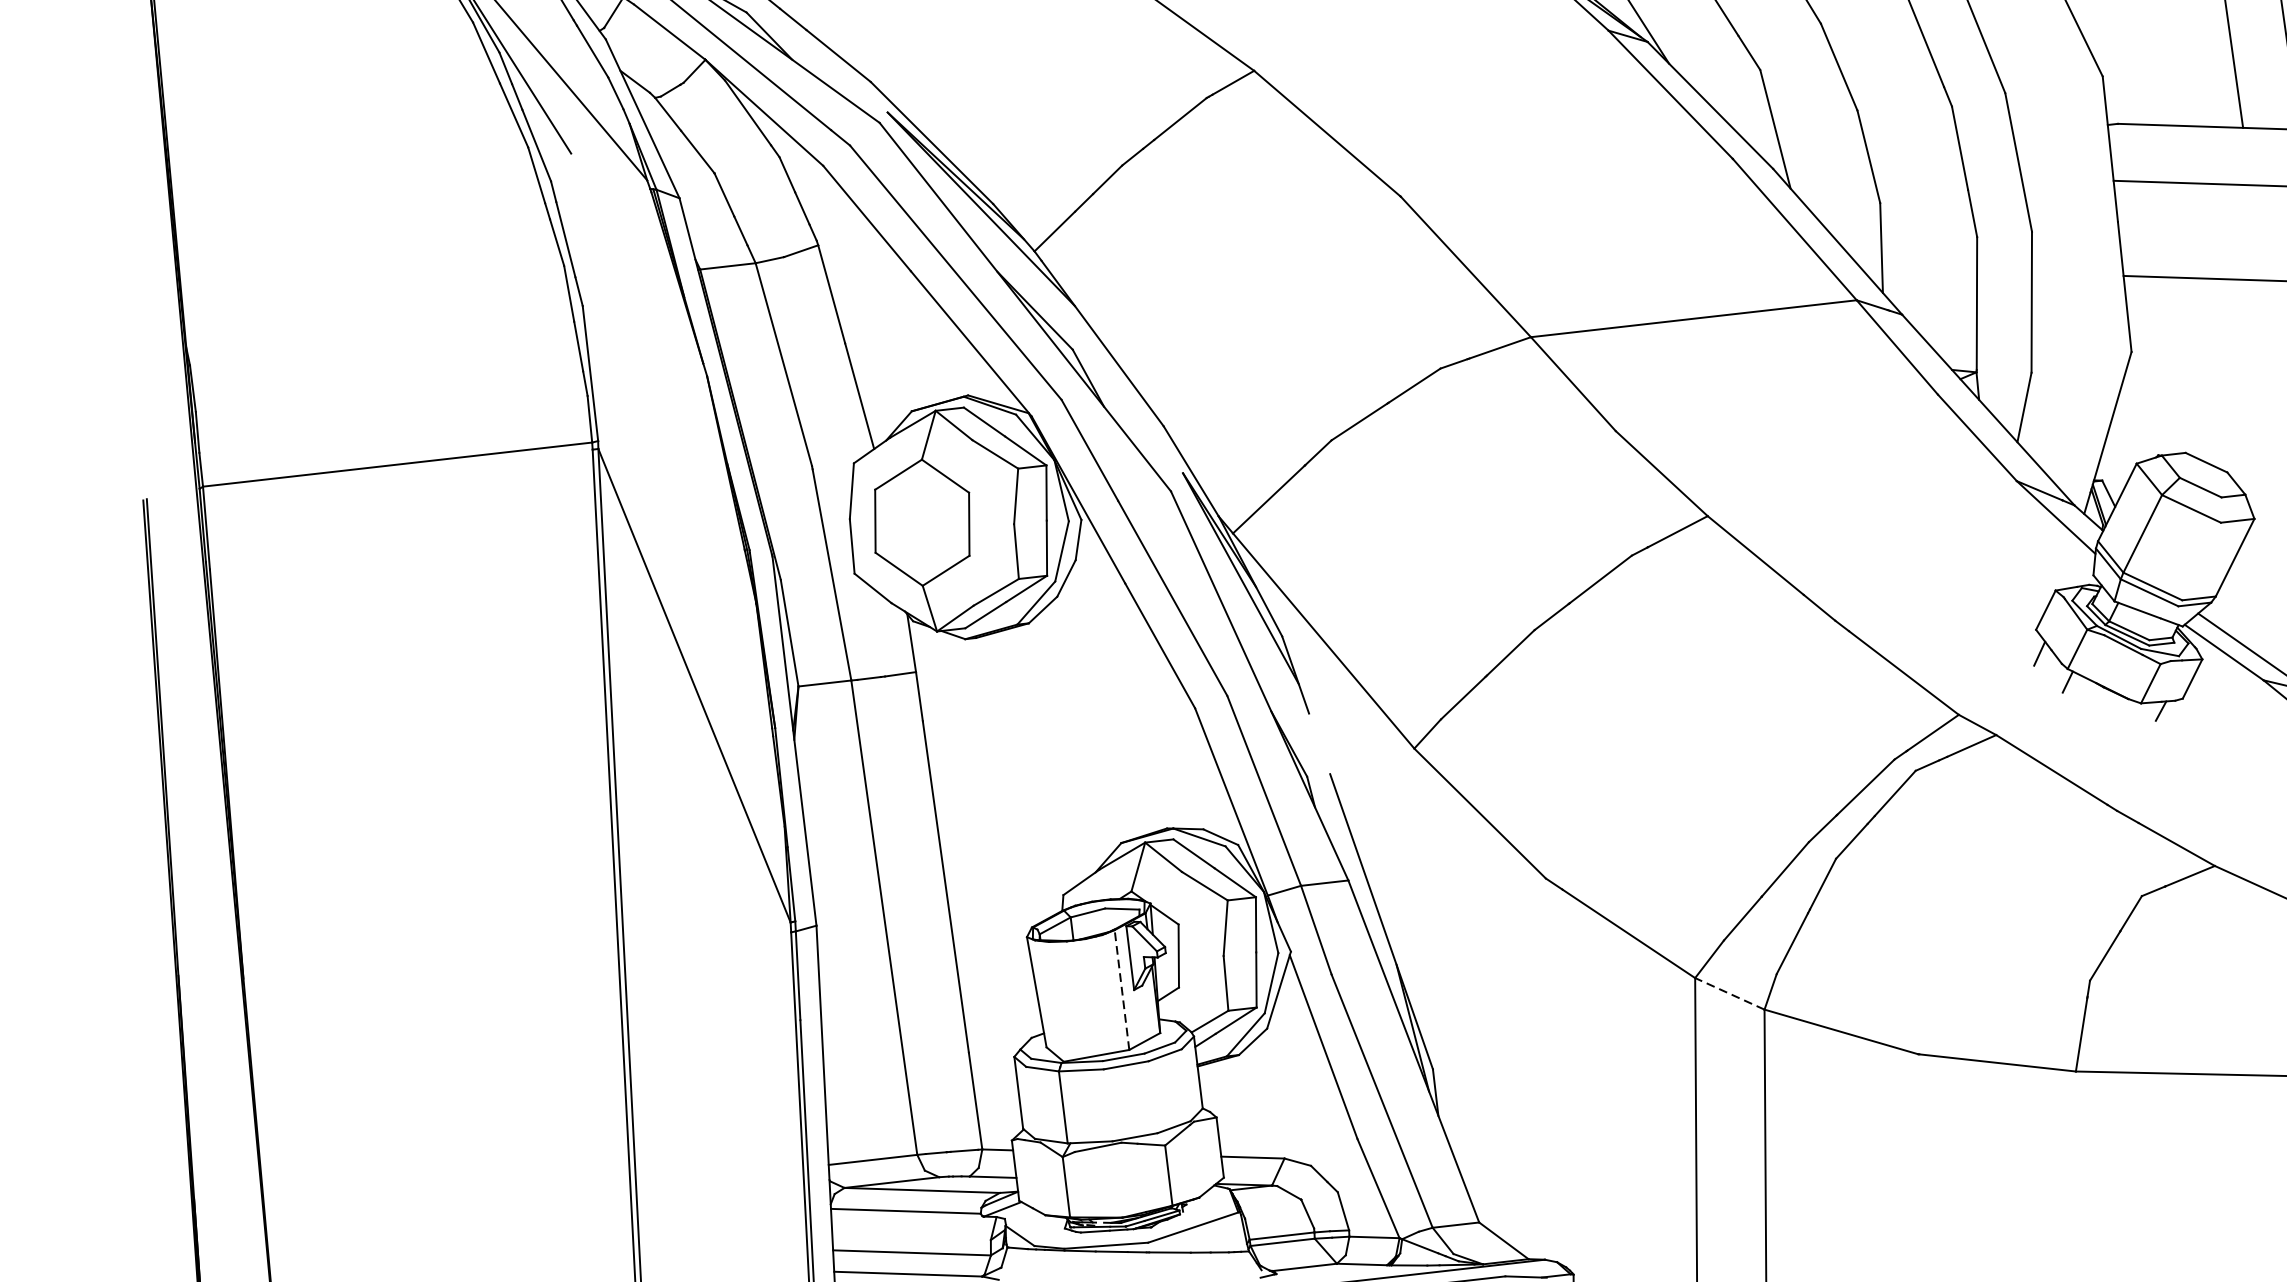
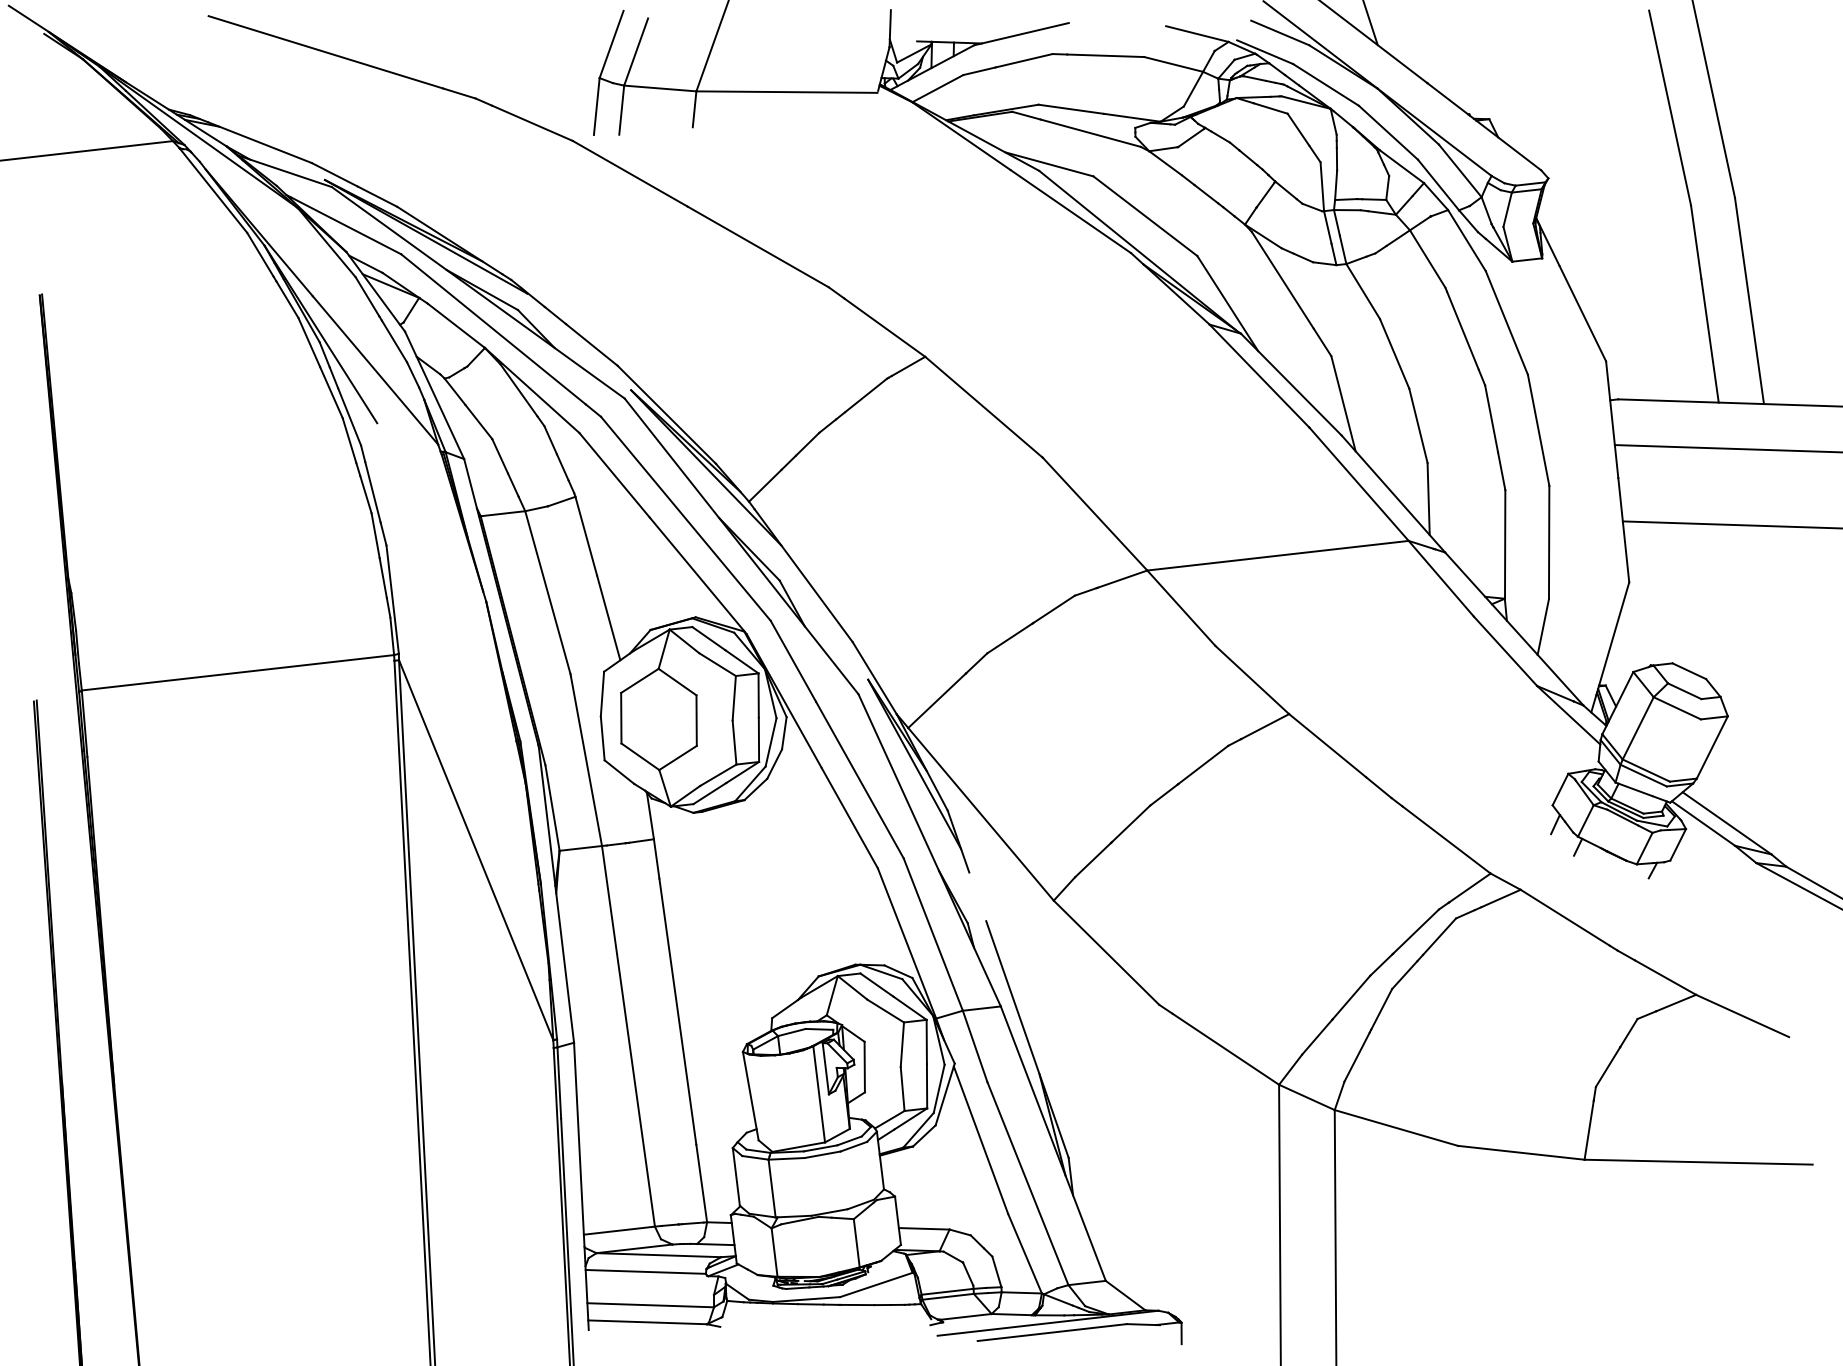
line: (1122, 988) -> (819, 1093), dashed -> solid
line: (1729, 993) -> (1306, 1097), dashed -> solid

